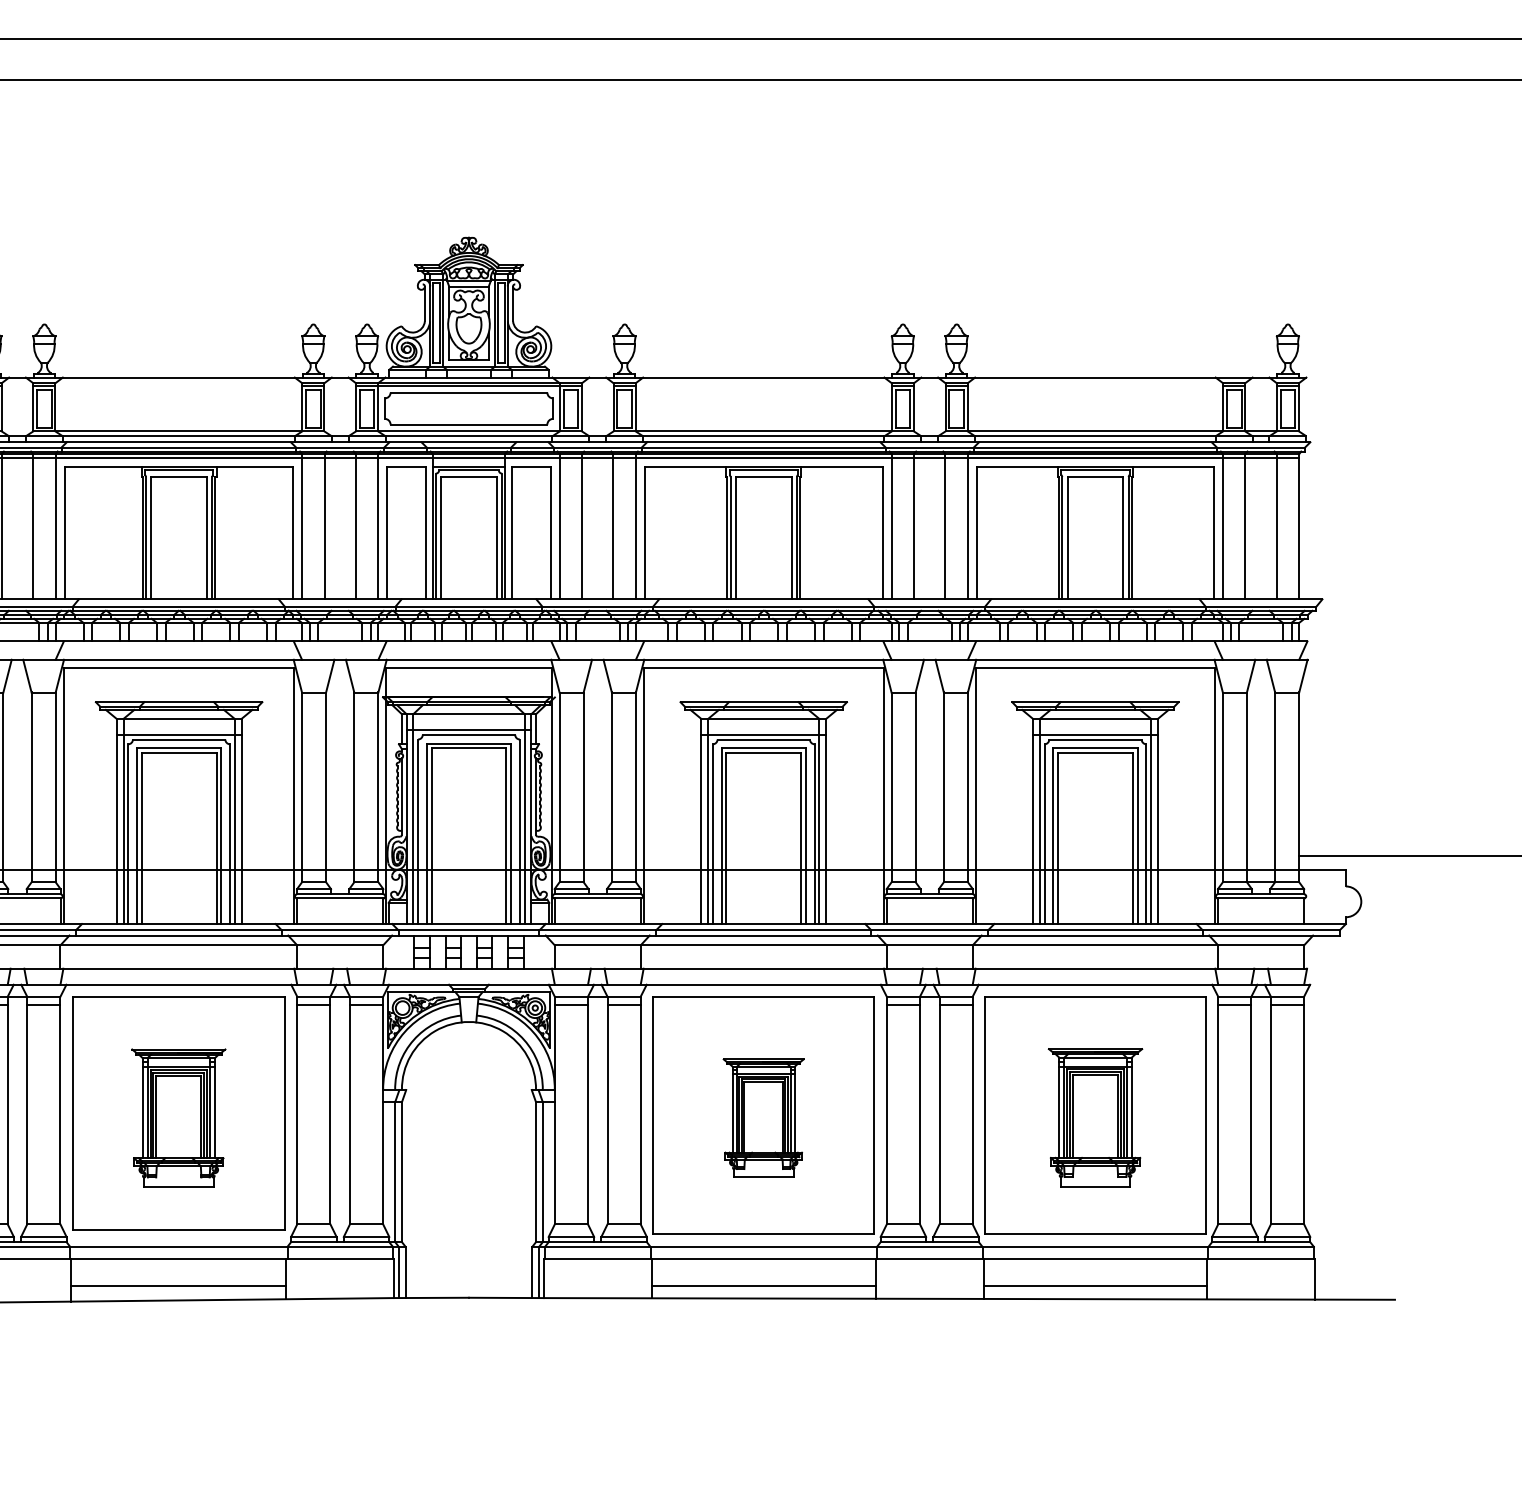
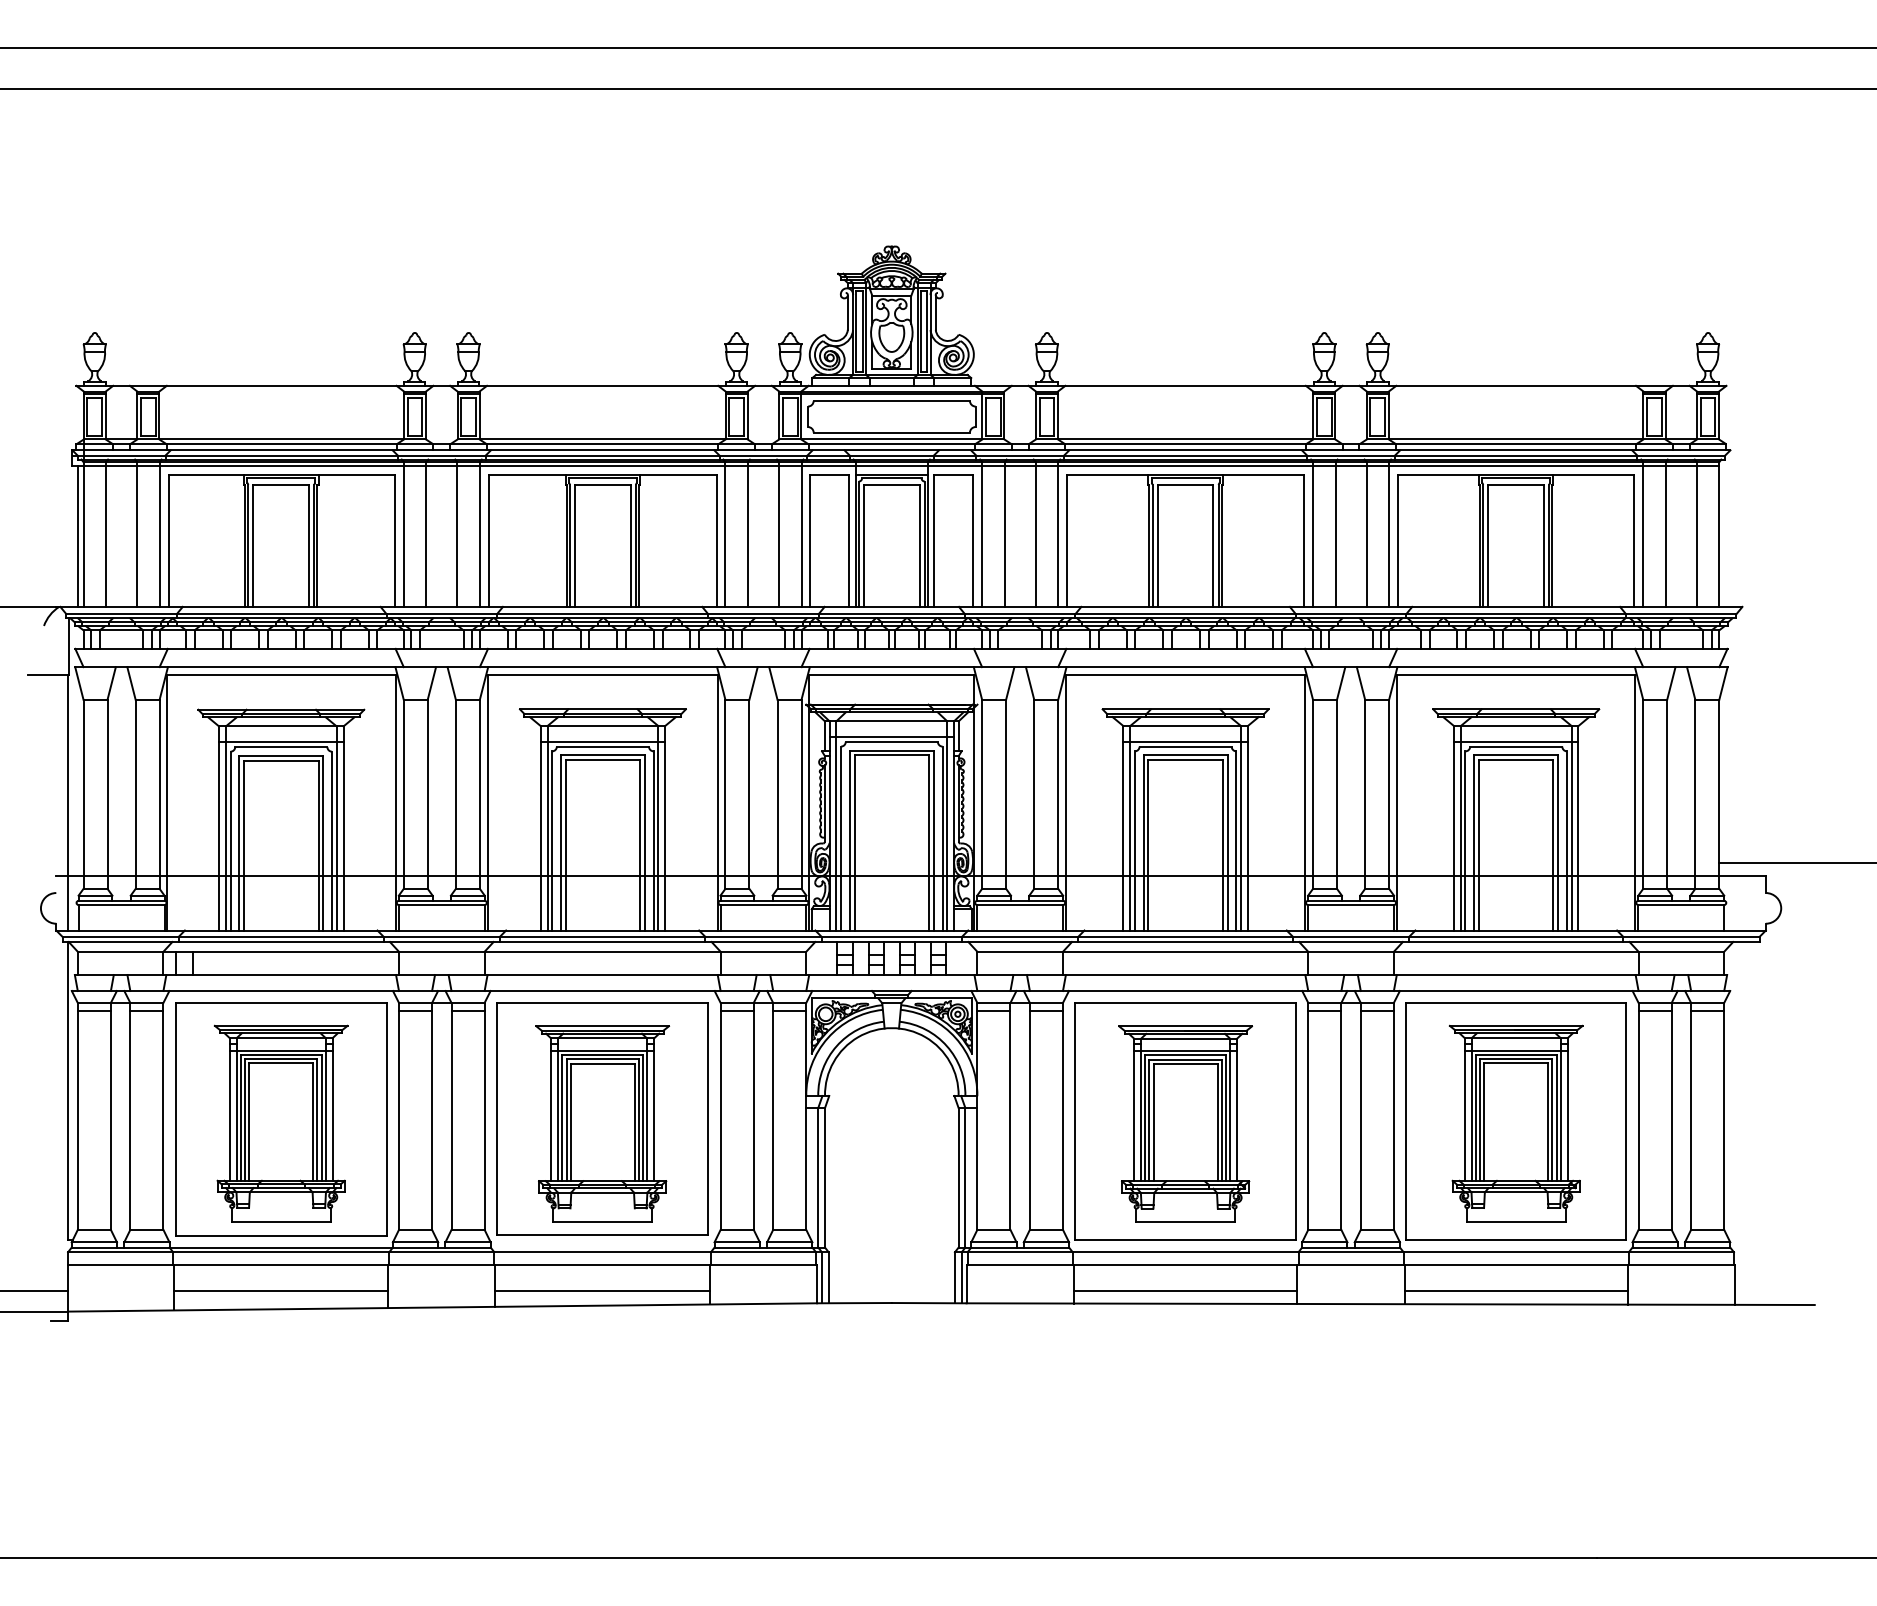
part: (178, 1117) -> (602, 1123), size x1.43
part: (763, 1117) -> (1185, 1123), size x1.67
part: (1095, 1117) -> (1516, 1123), size x1.43

